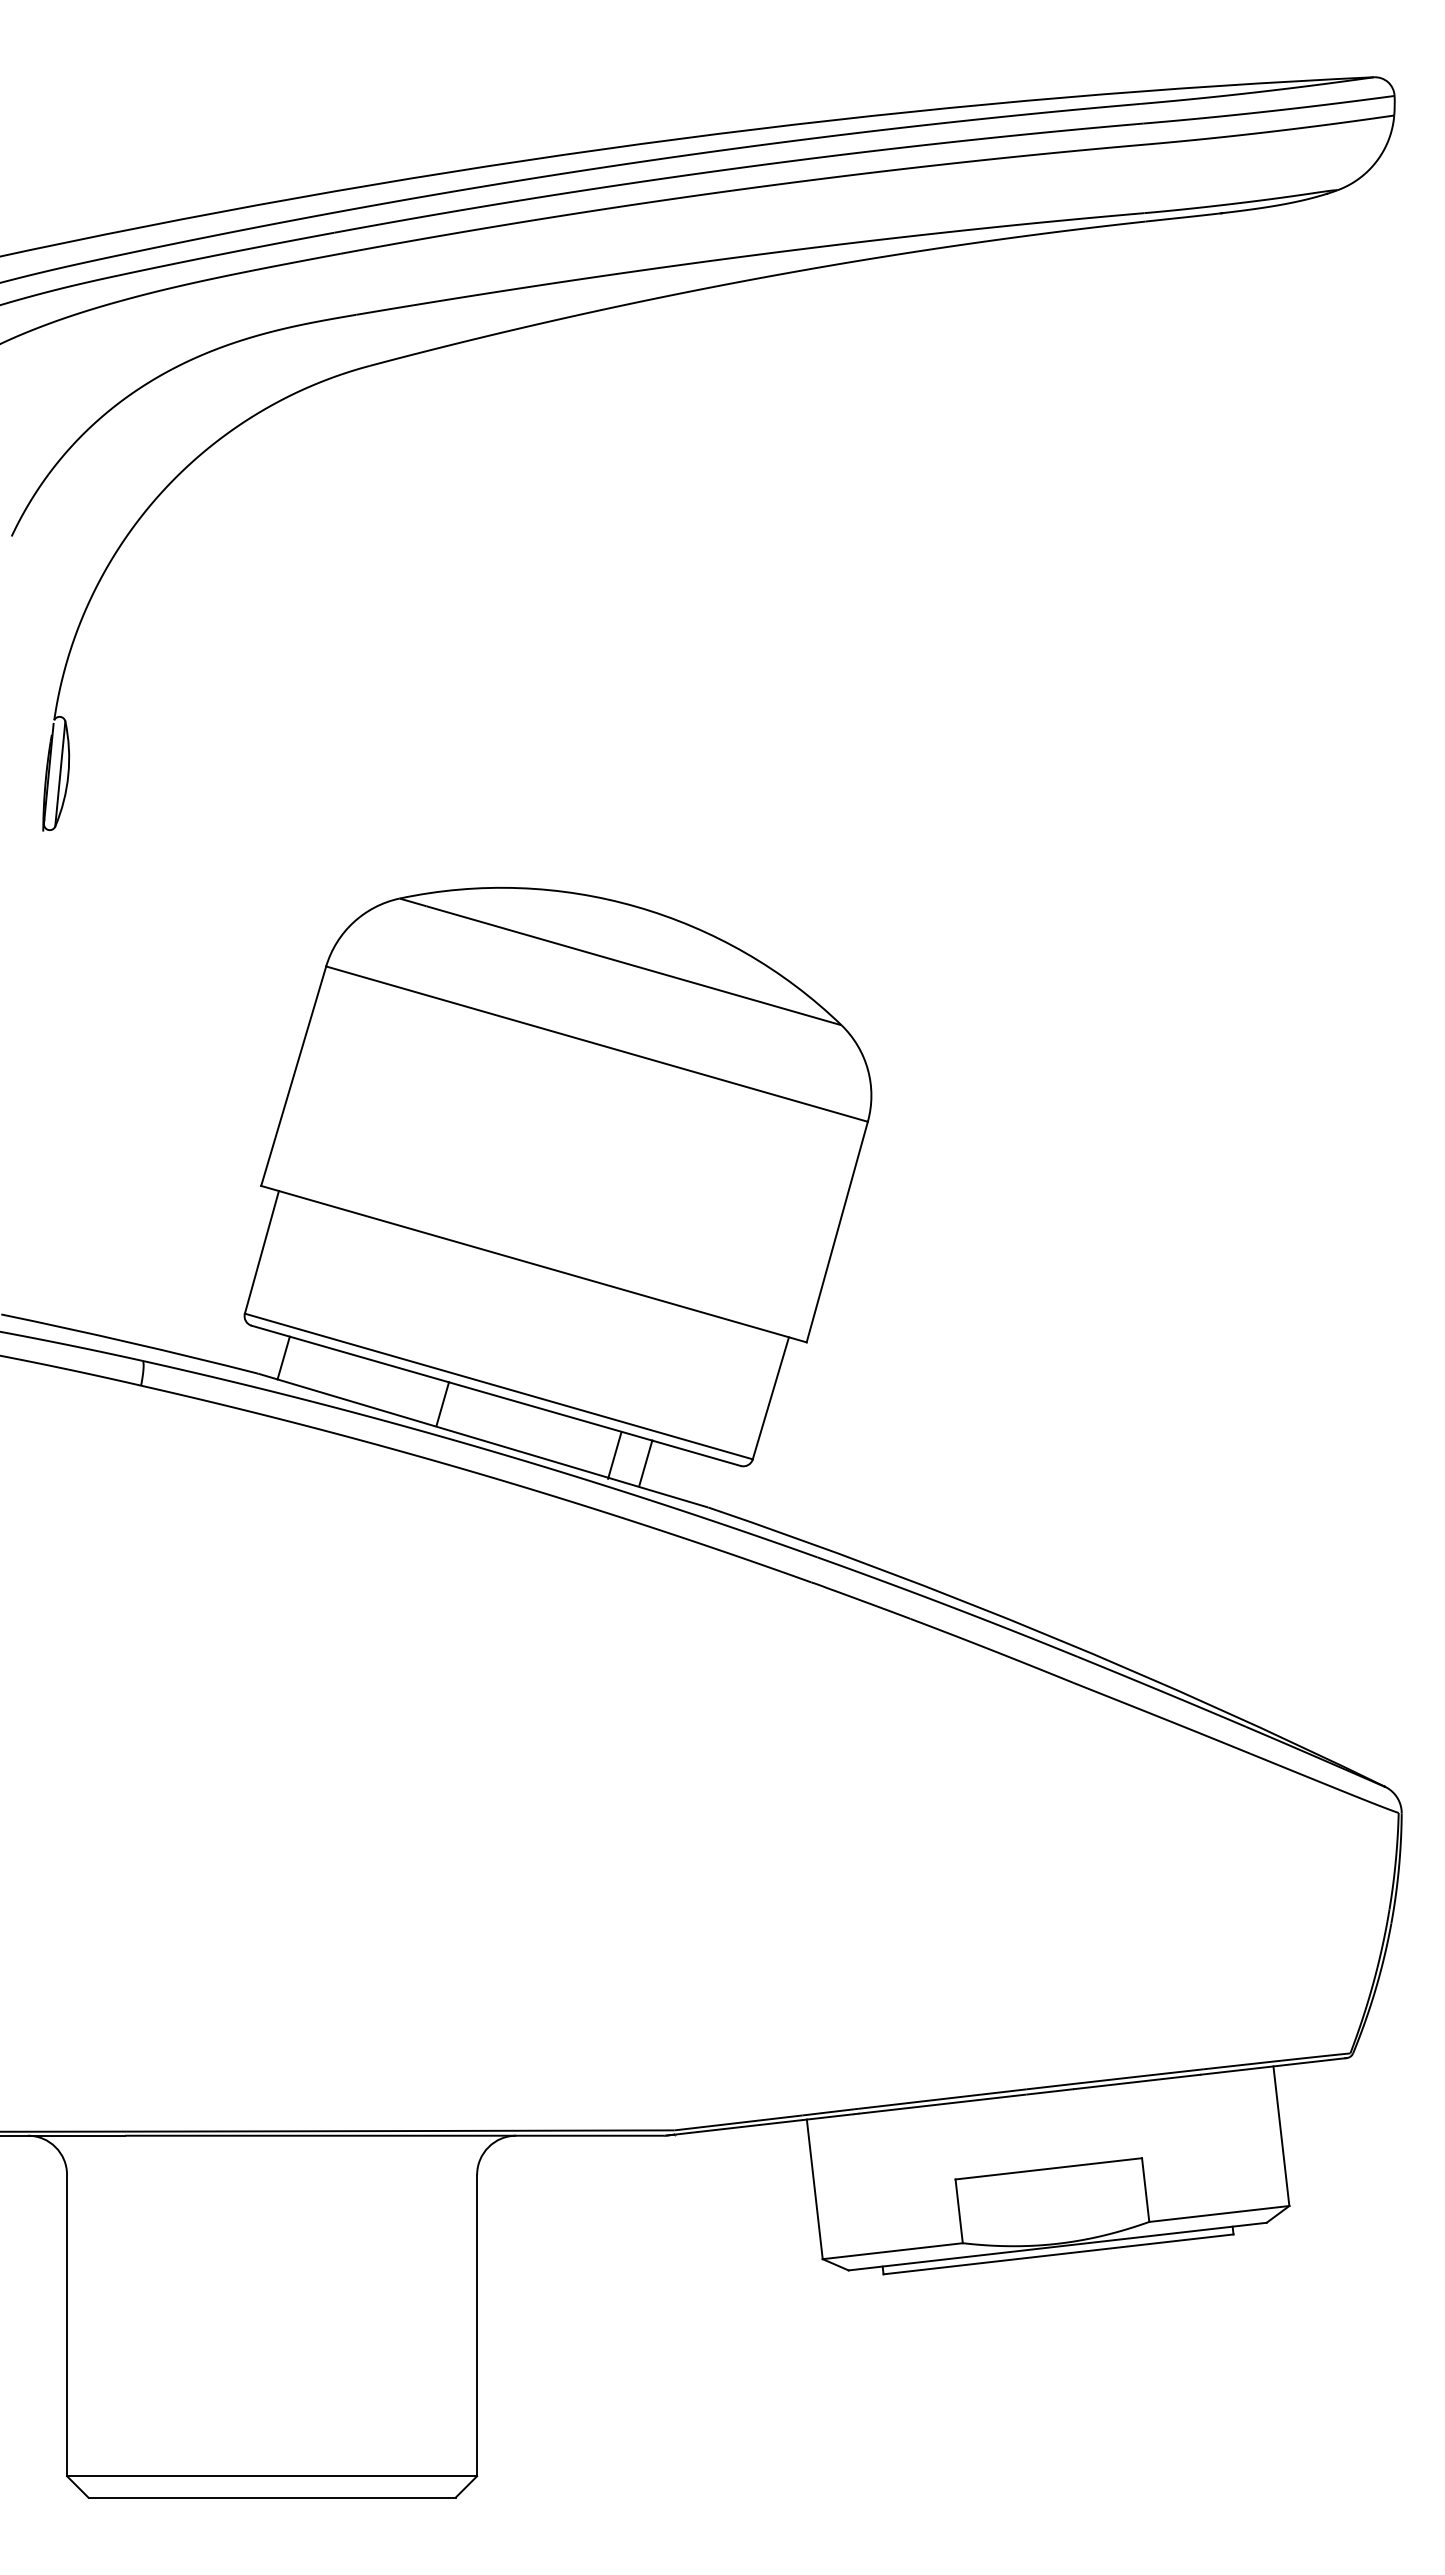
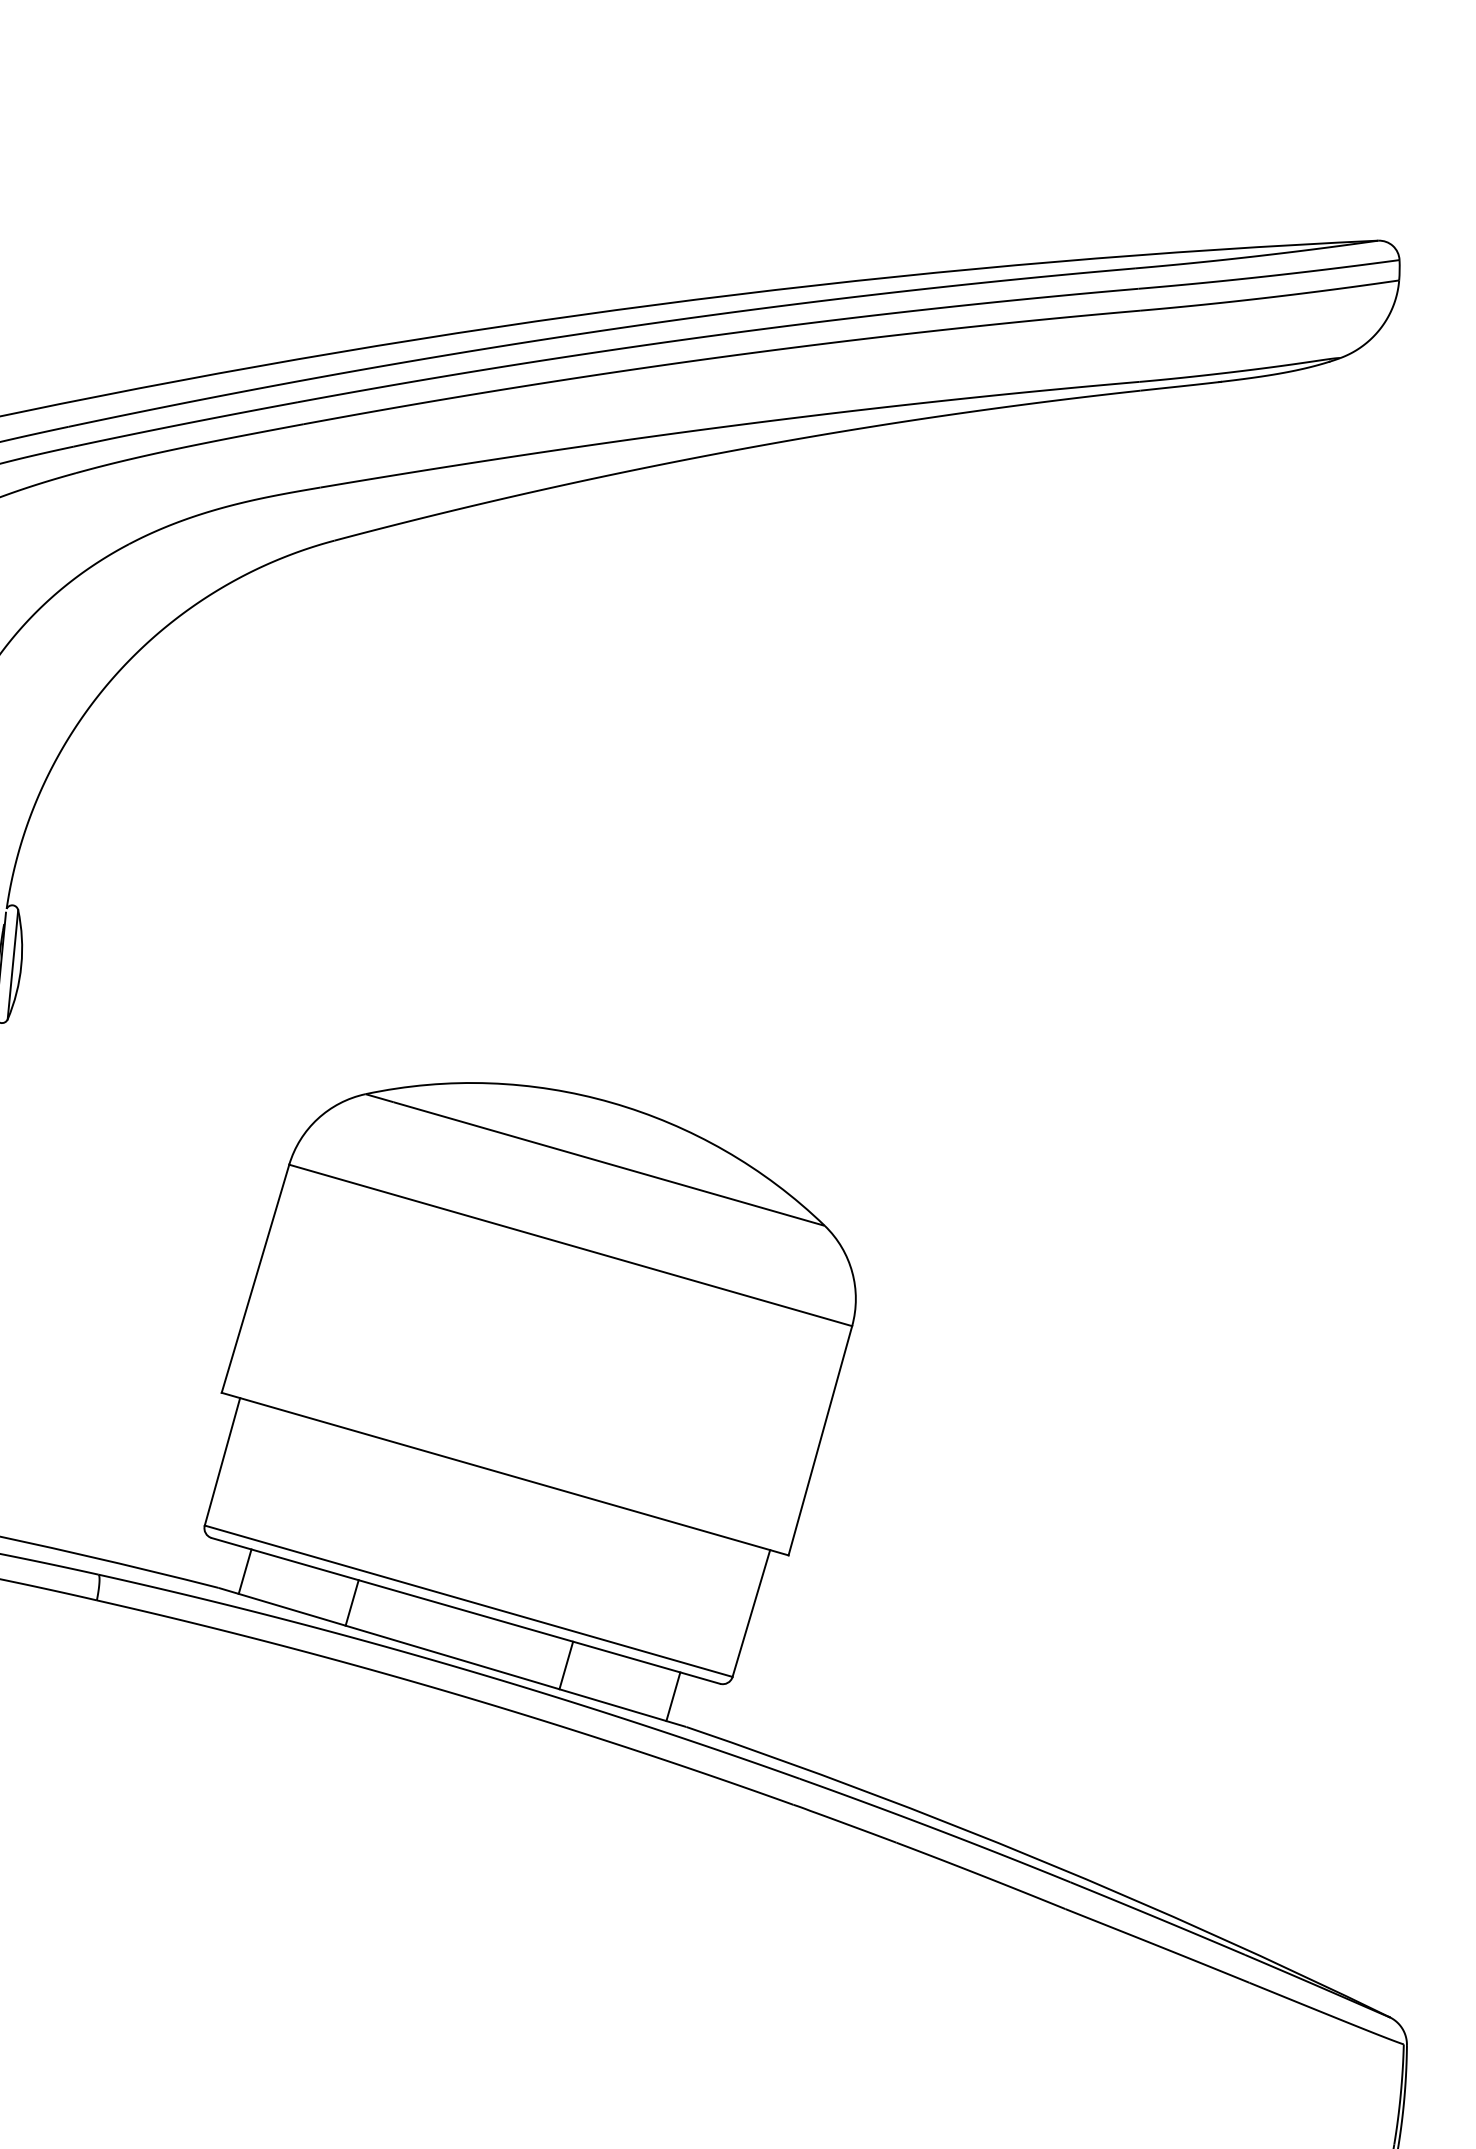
line: (442, 1404) -> (351, 1603), moved
line: (614, 1455) -> (673, 1696), moved
line: (645, 1463) -> (566, 1665), moved

